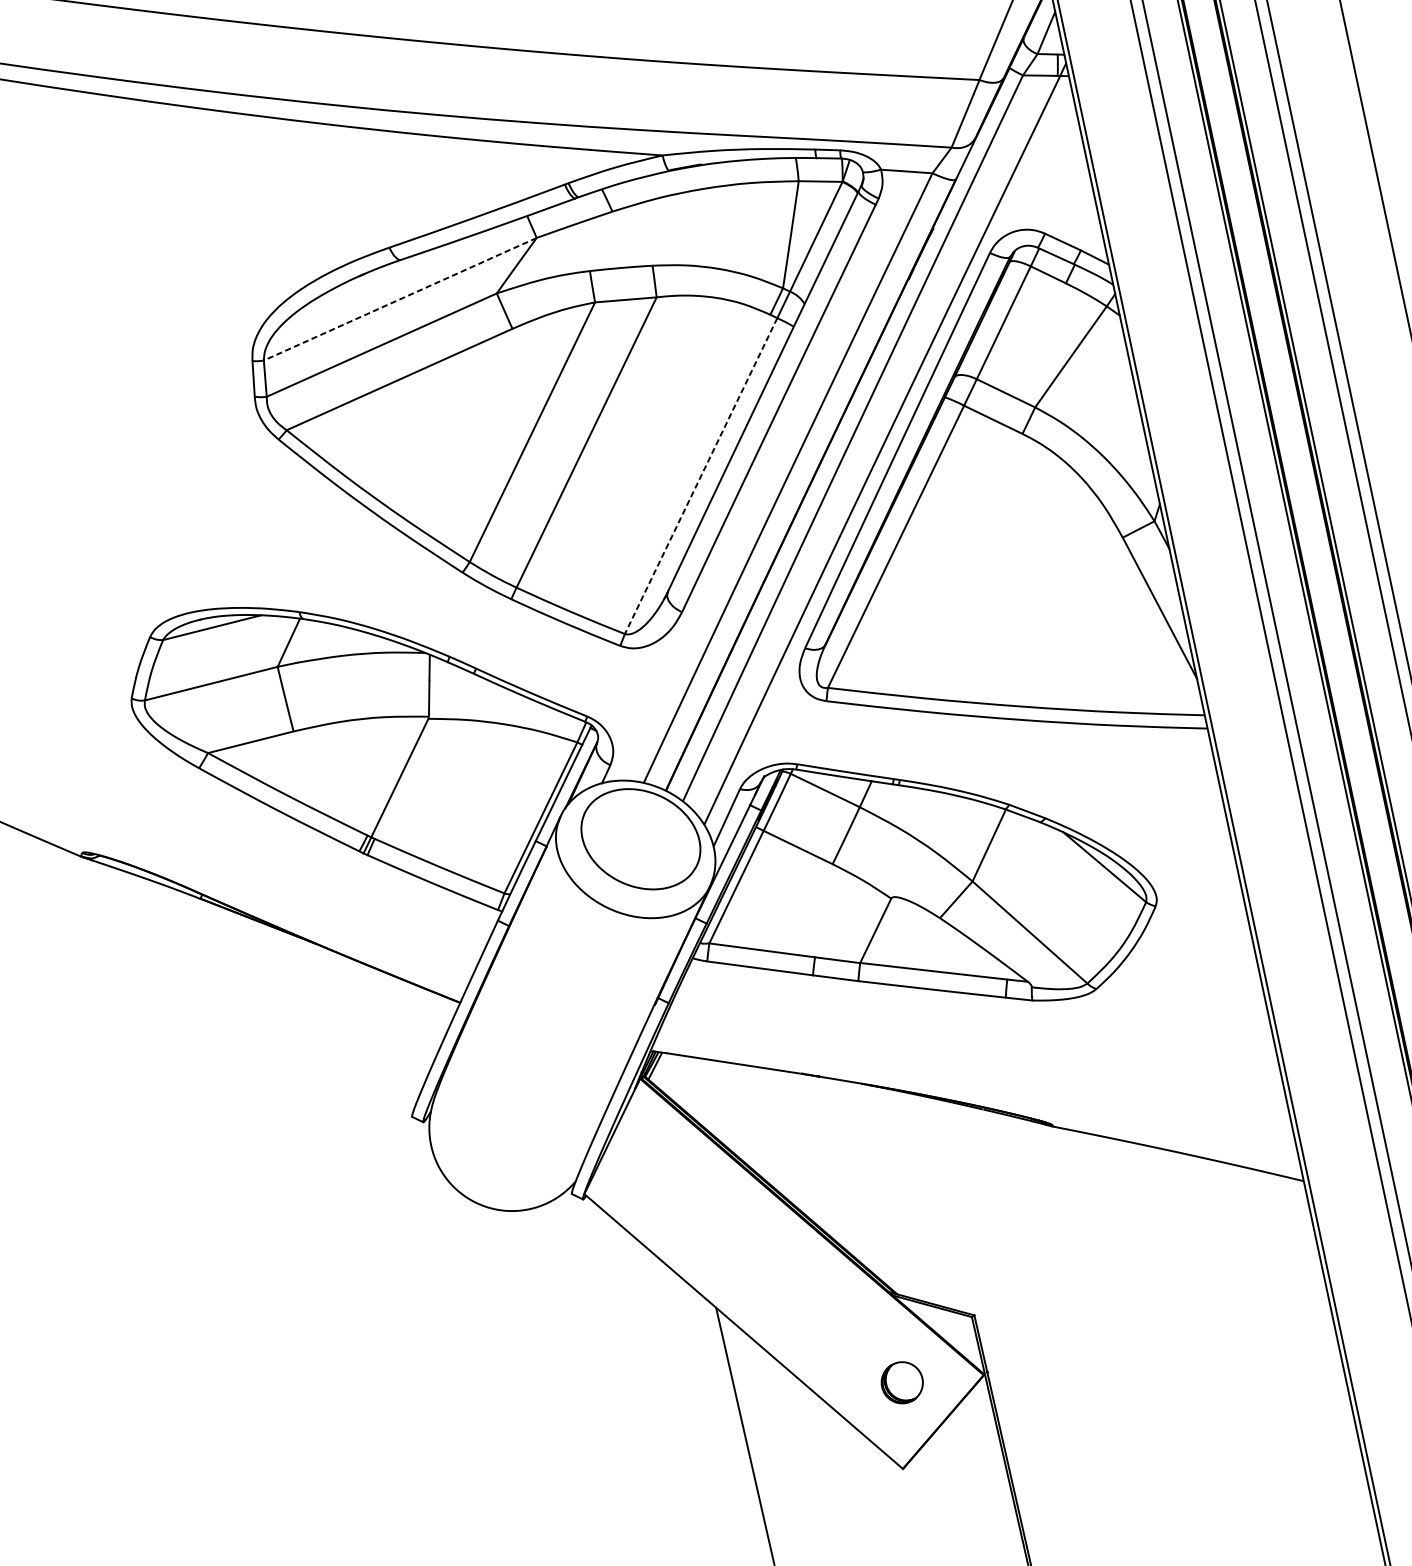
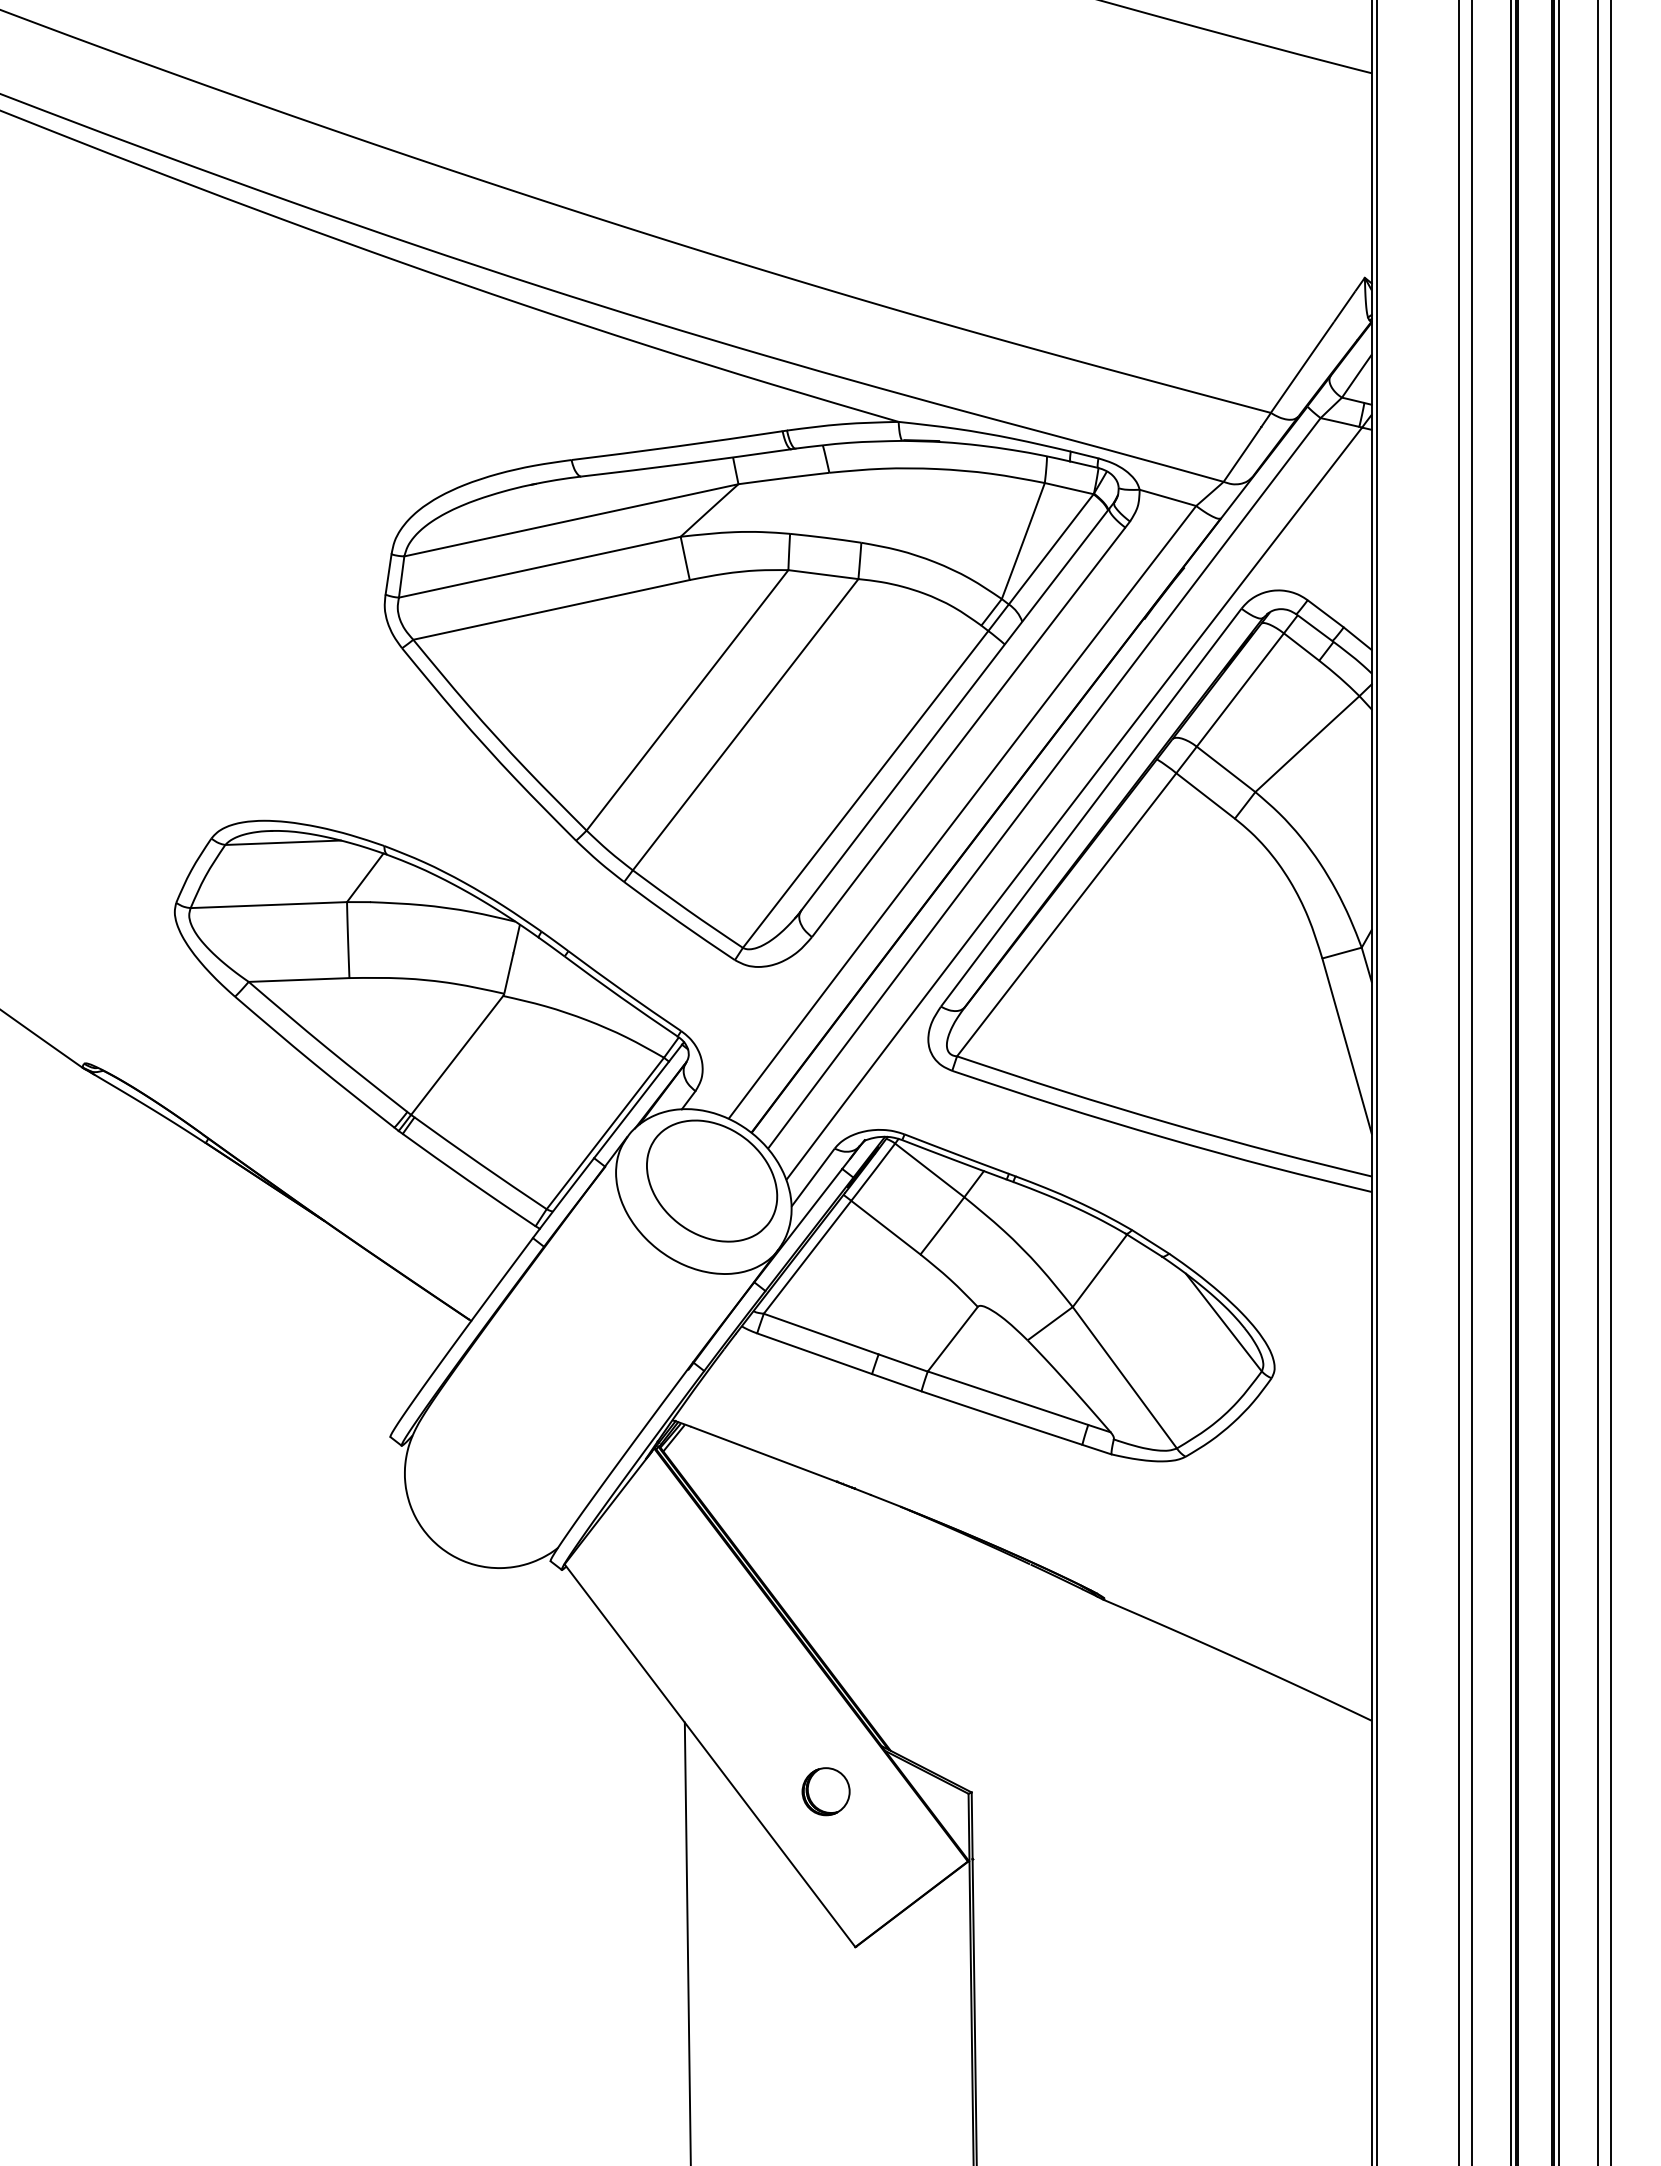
line: (400, 299) -> (571, 520), dashed -> solid
line: (700, 476) -> (865, 789), dashed -> solid
part: (901, 1382) -> (825, 1791), moved

